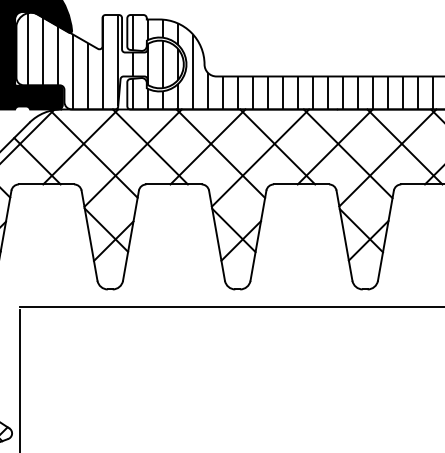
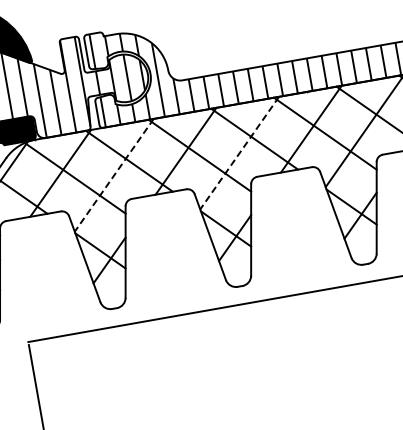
line: (133, 158) -> (114, 175), solid -> dashed
line: (260, 158) -> (239, 153), solid -> dashed

